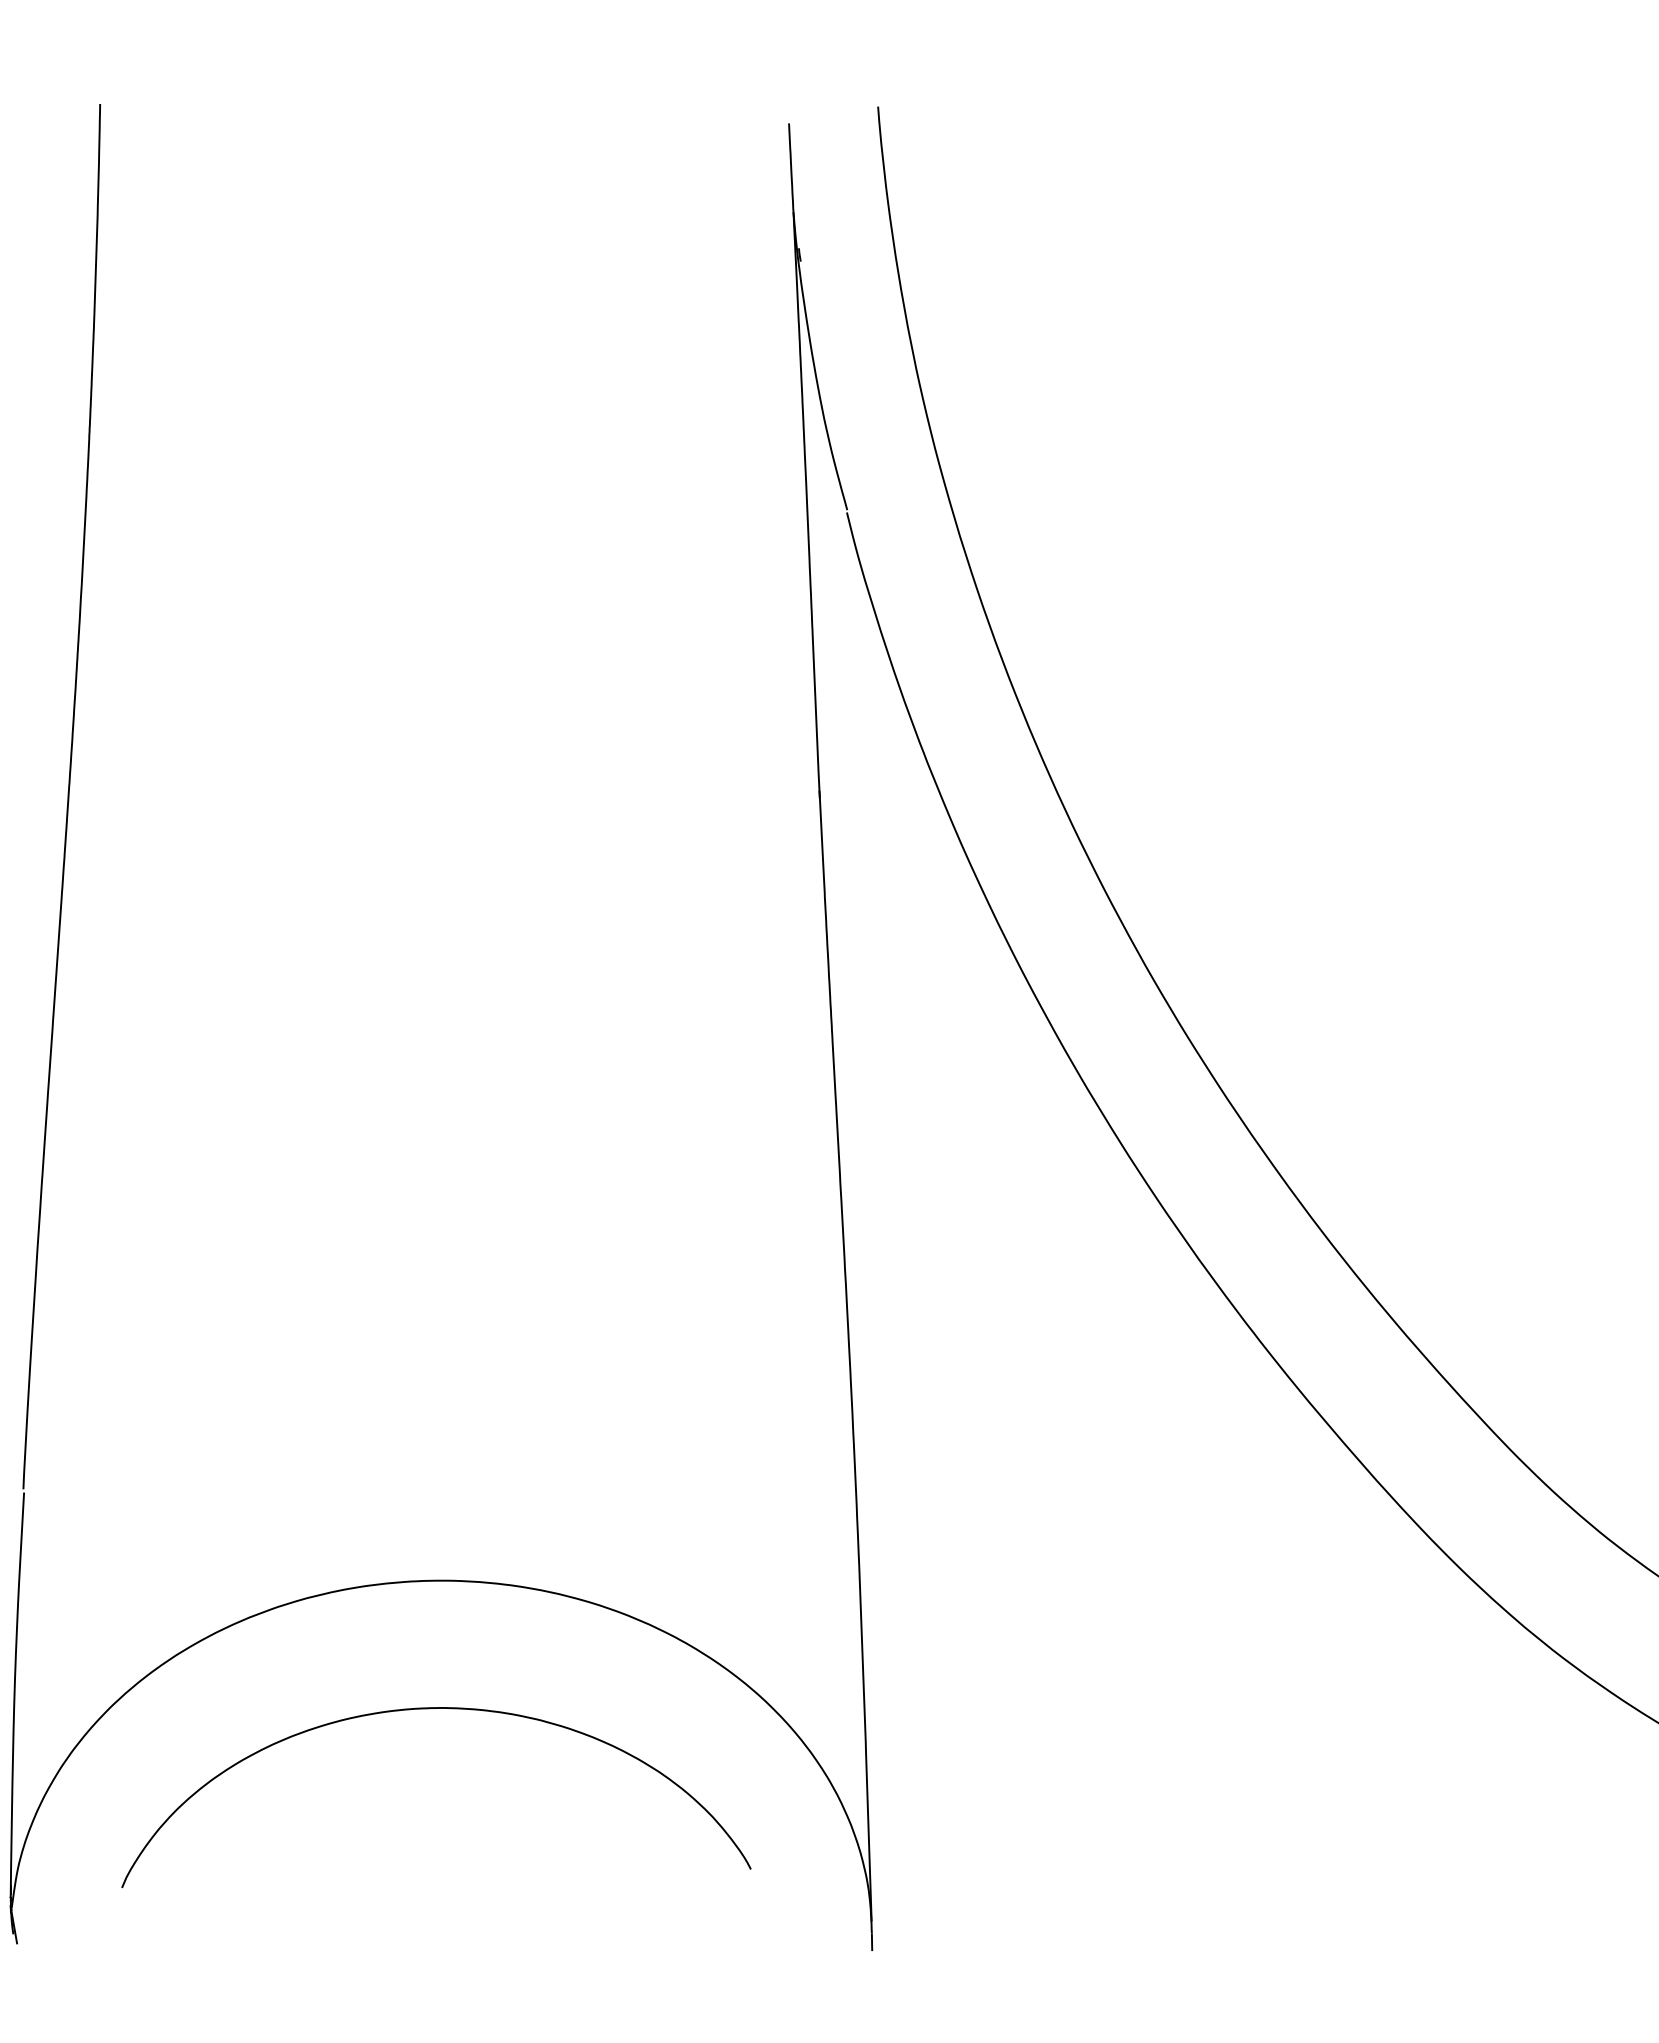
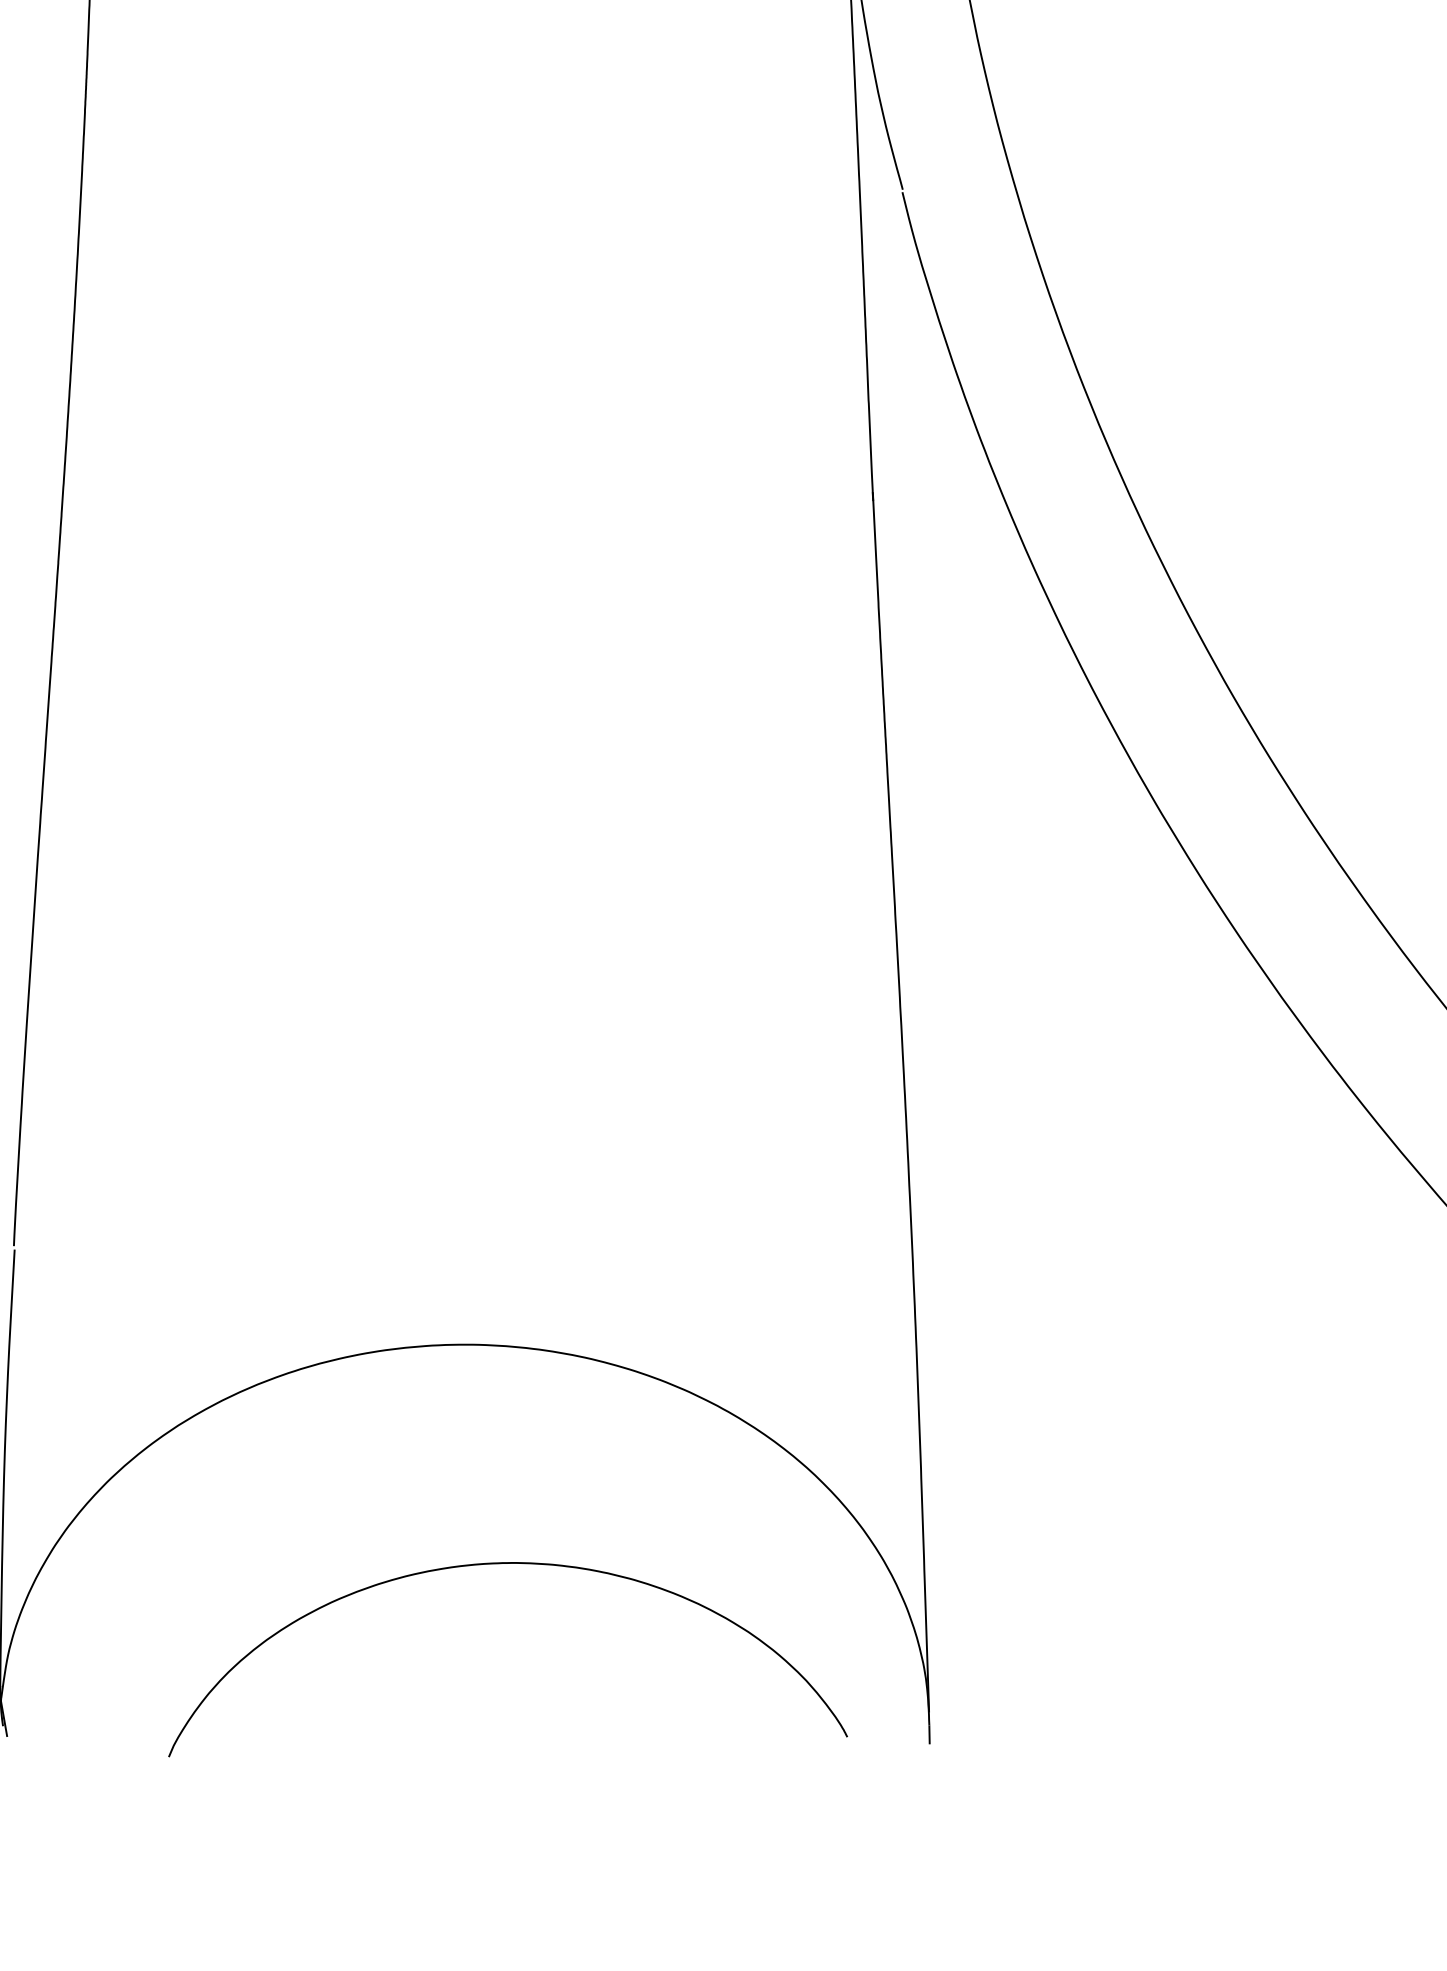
curve: (429, 1709) -> (500, 1564), moved

